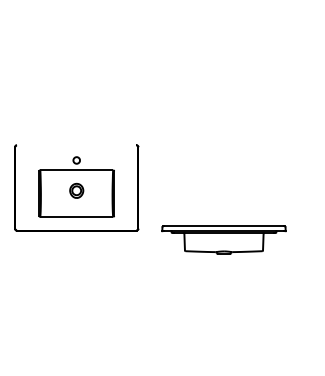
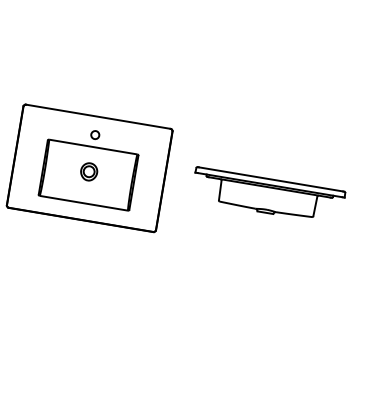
line: (76, 145) -> (98, 116), added
part: (223, 239) -> (267, 195), moved

